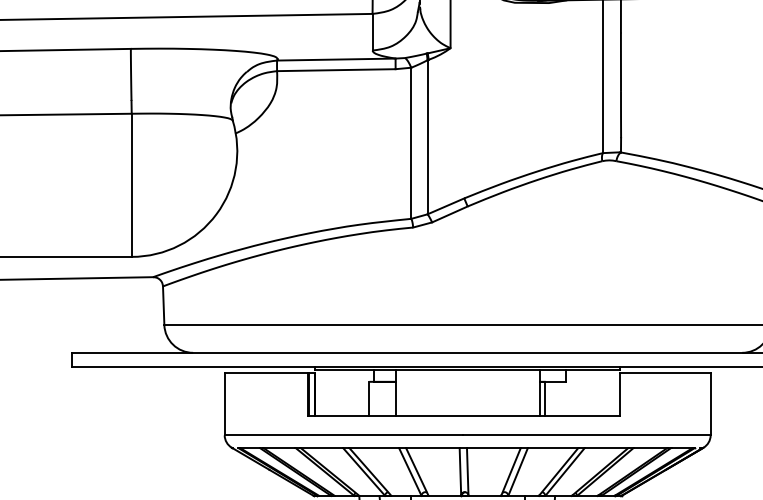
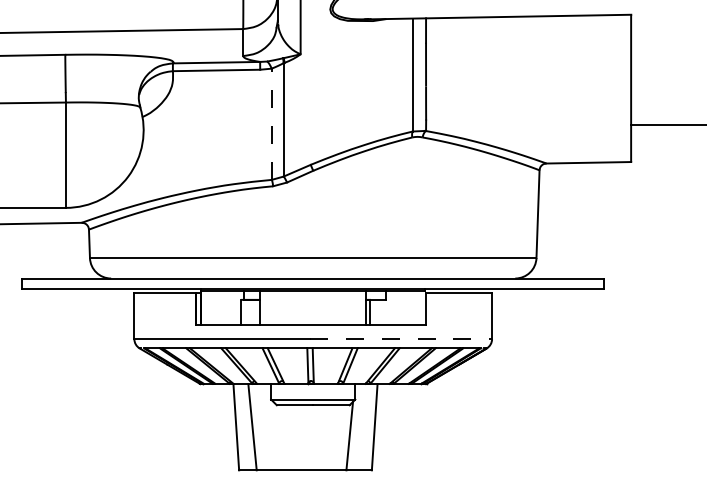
line: (410, 143) -> (271, 124), solid -> dashed
line: (587, 435) -> (401, 339), solid -> dashed

